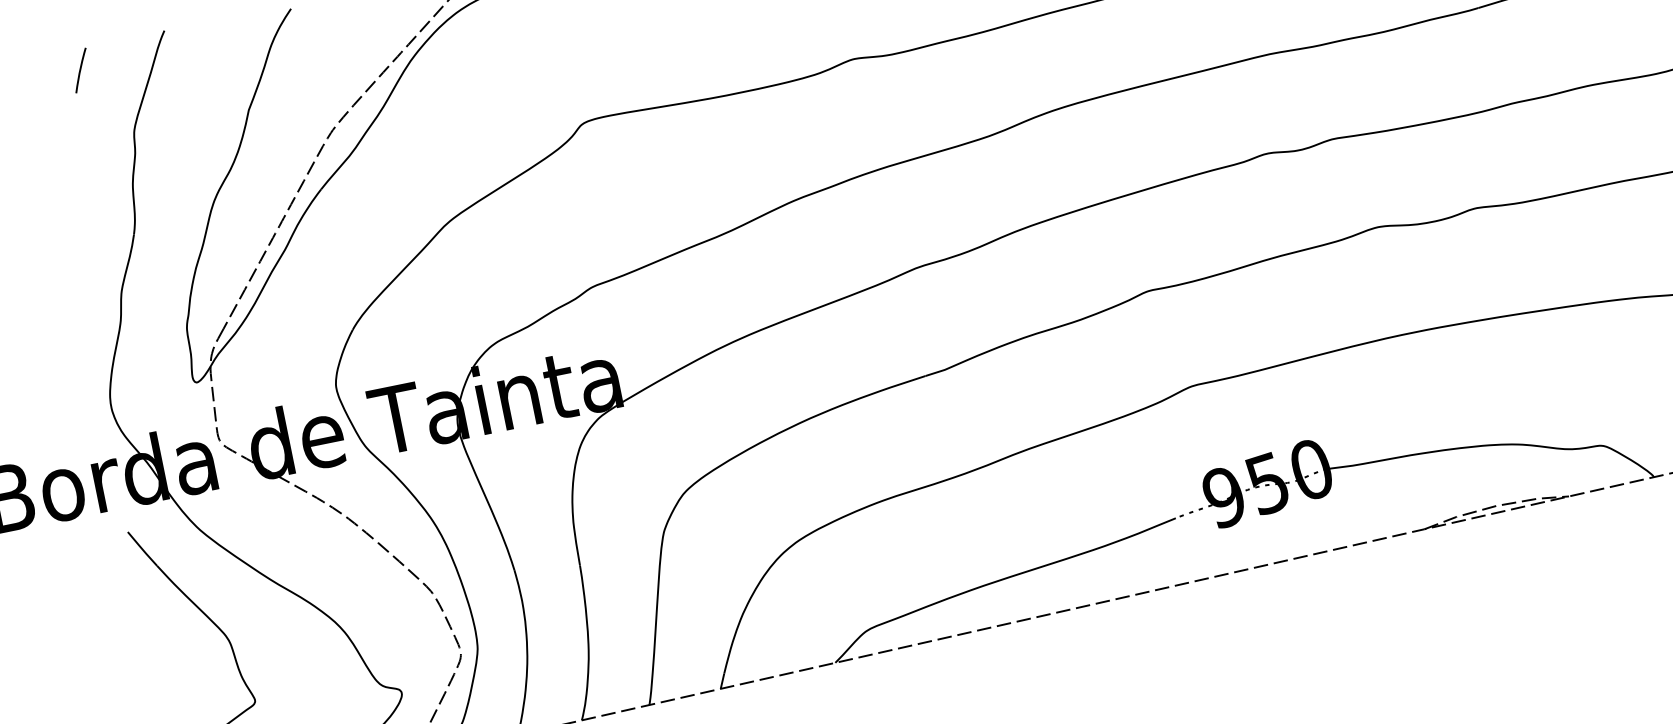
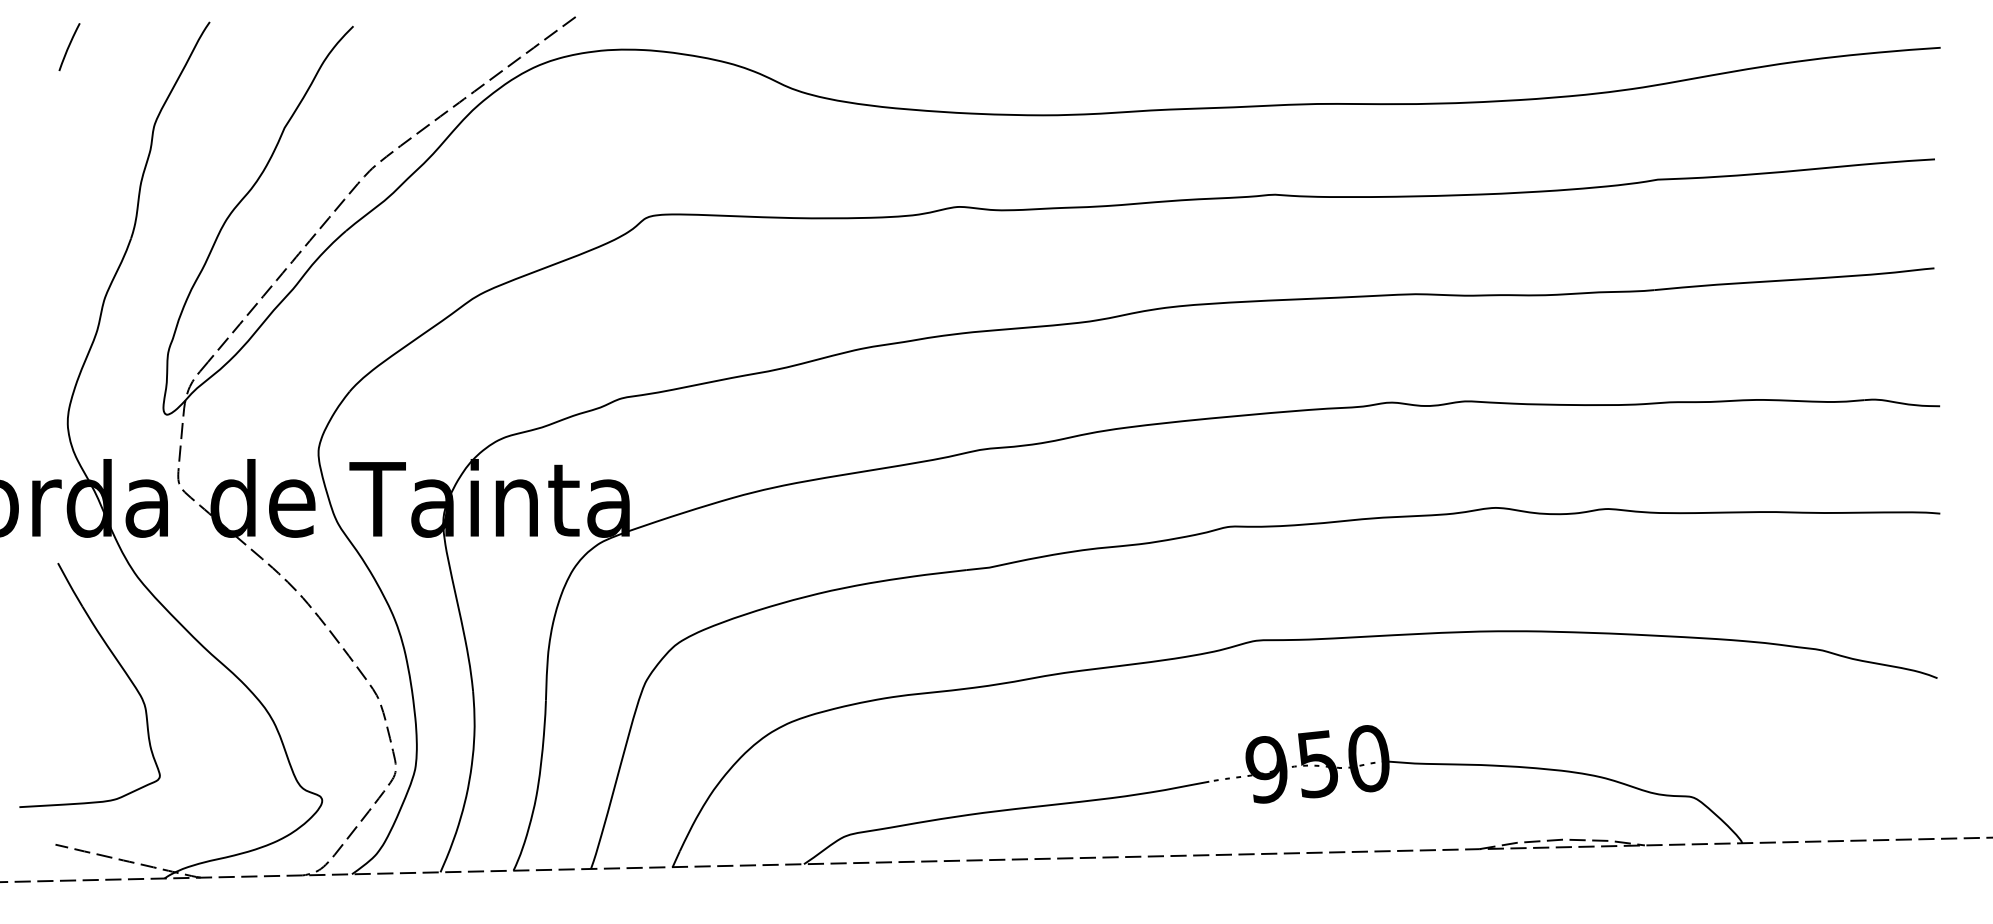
line: (80, 70) -> (69, 46), moved

